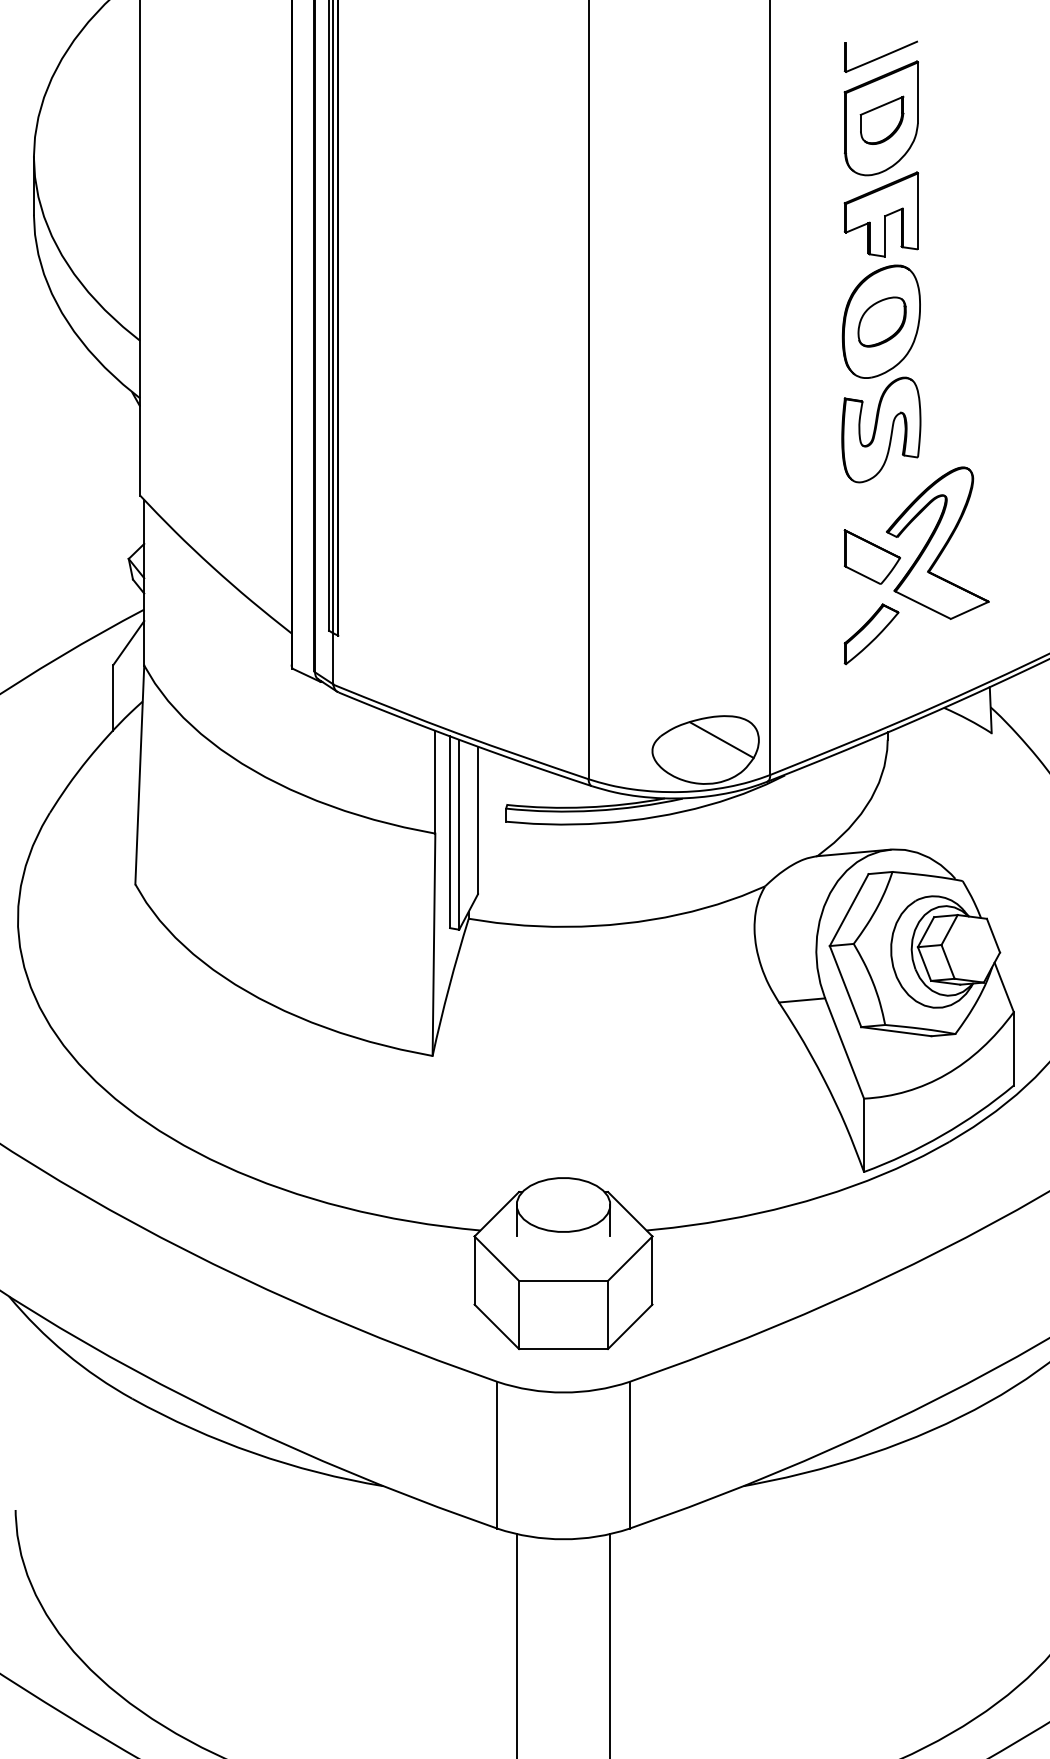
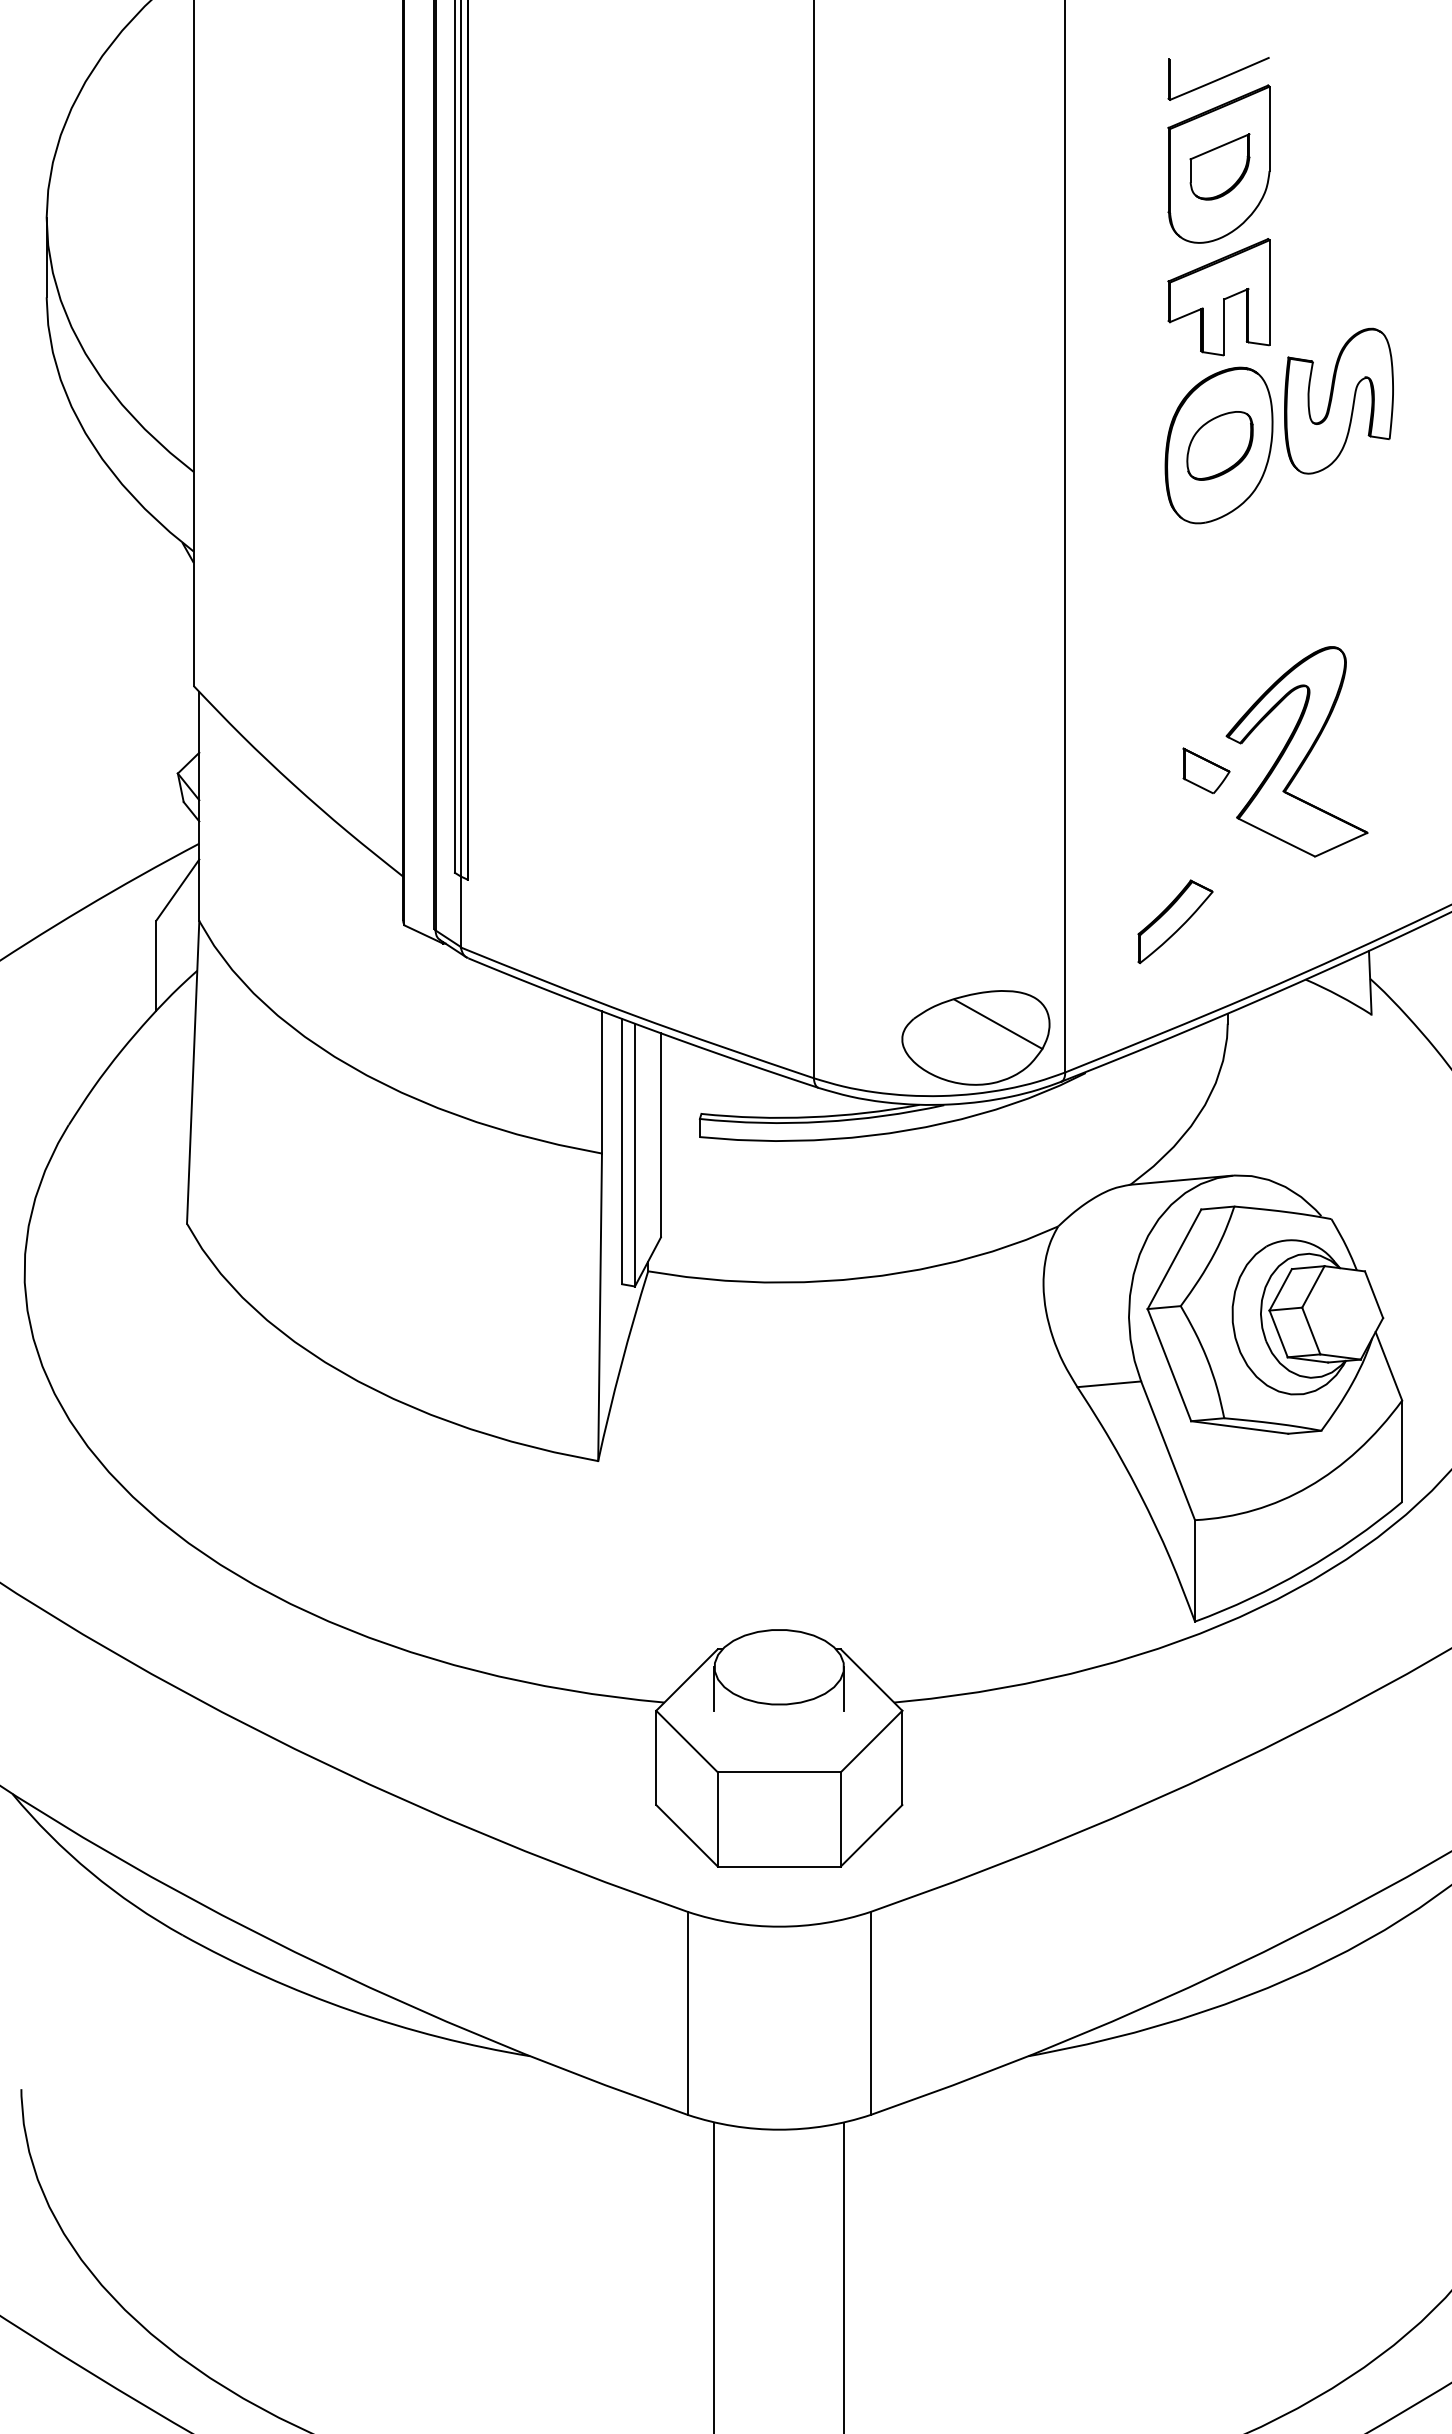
part: (881, 429) -> (1338, 400), moved
part: (872, 556) -> (1206, 770), size x0.6
part: (871, 634) -> (1175, 921), moved

